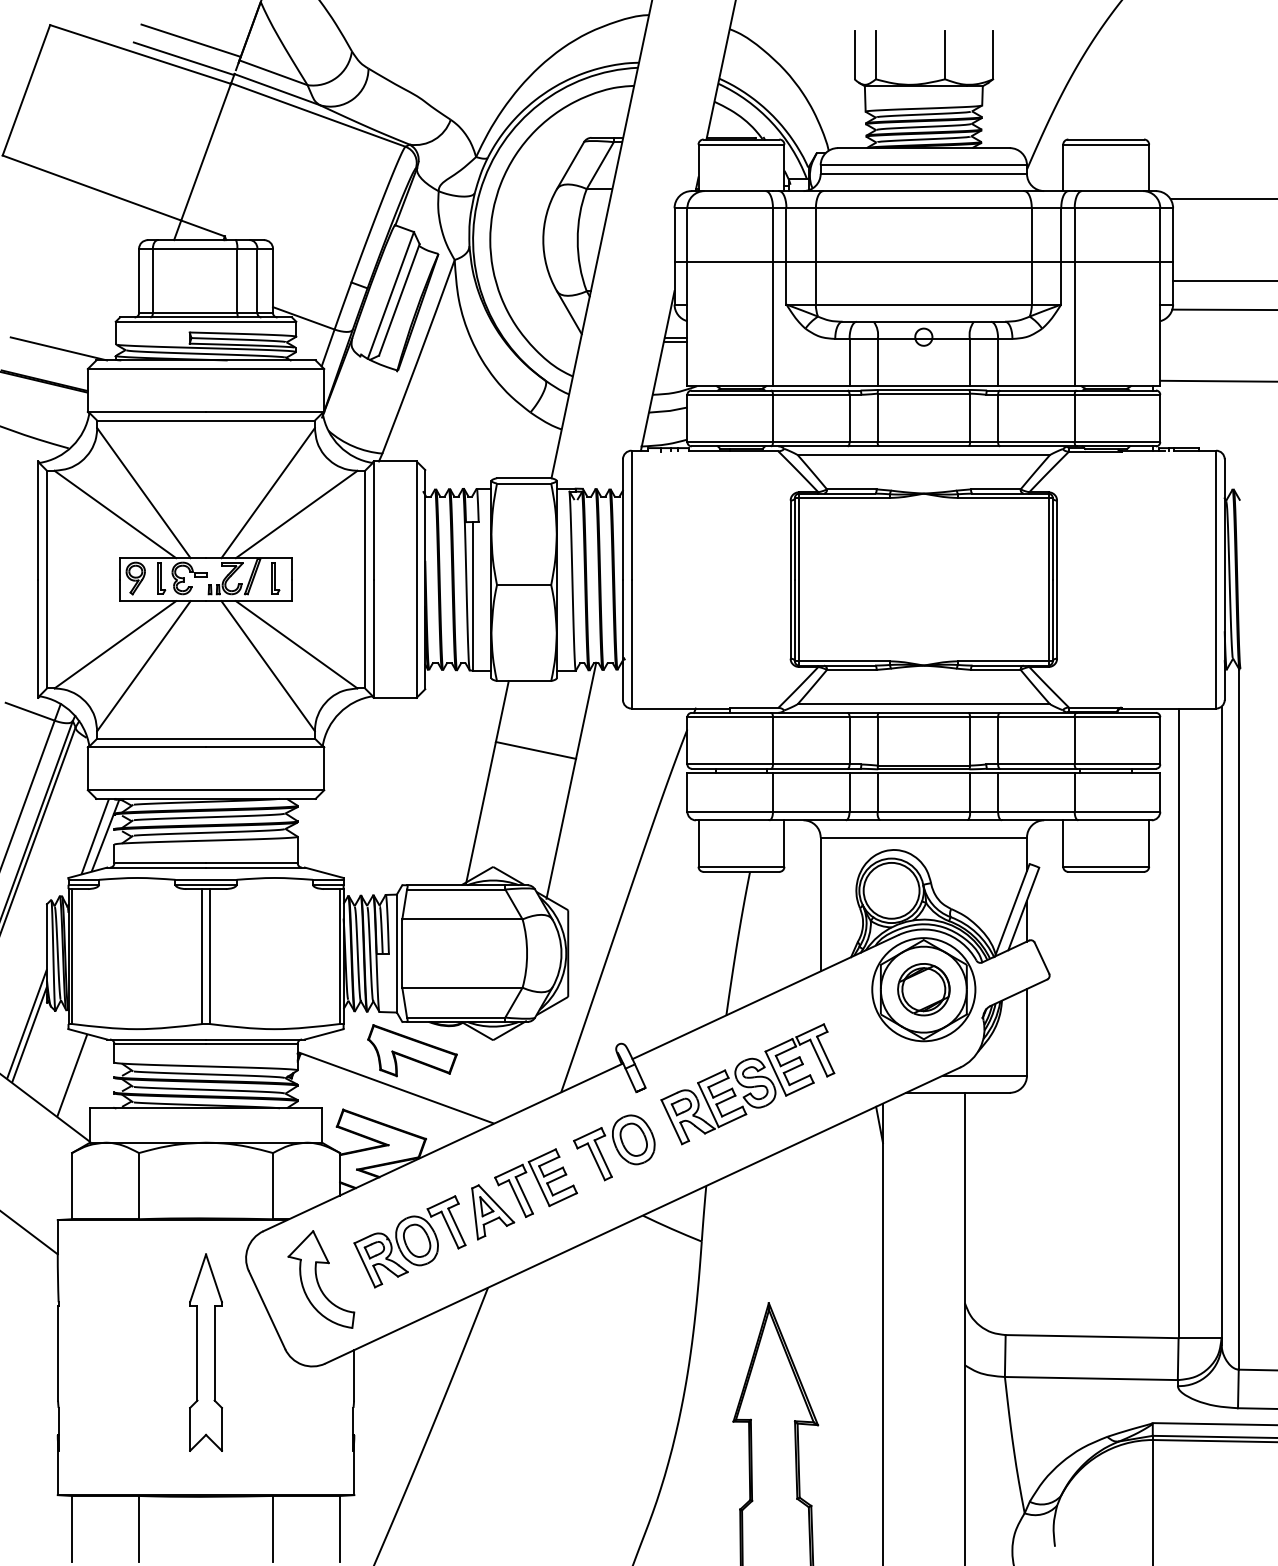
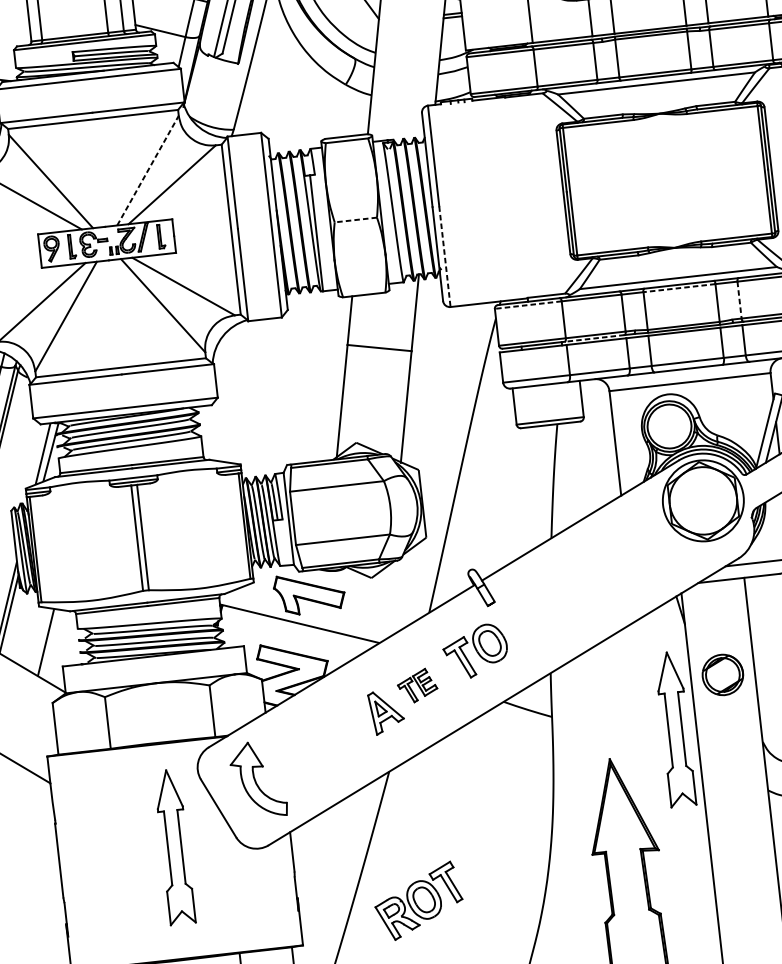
line: (268, 492) -> (148, 170), solid -> dashed
line: (523, 585) -> (355, 220), solid -> dashed
line: (631, 644) -> (444, 257), solid -> dashed
line: (730, 717) -> (528, 305), solid -> dashed
line: (923, 717) -> (679, 288), solid -> dashed
line: (998, 740) -> (739, 299), solid -> dashed
line: (808, 768) -> (593, 338), solid -> dashed
part: (923, 989) -> (722, 674), moved
part: (747, 1084) -> (573, 590), removed
part: (535, 1182) -> (417, 685), size x0.6
part: (409, 1241) -> (418, 901), moved
part: (855, 1274) -> (674, 729), added

